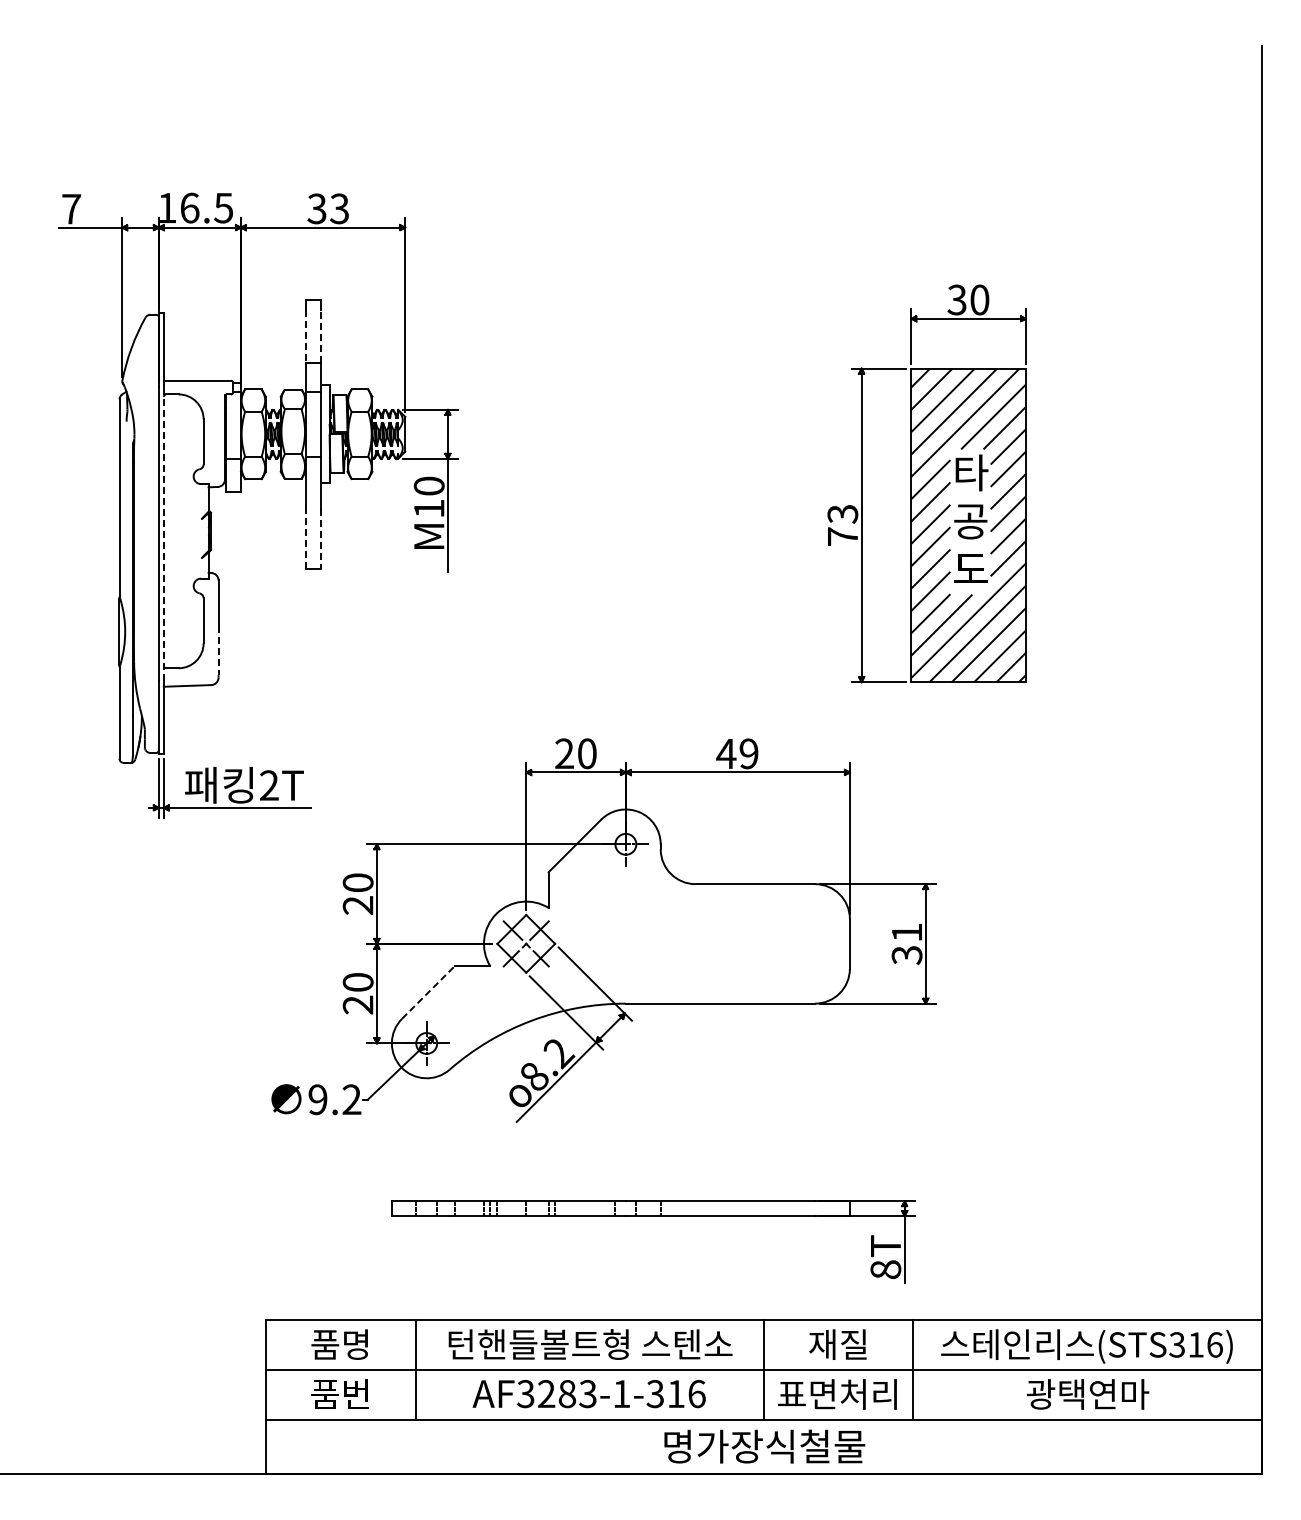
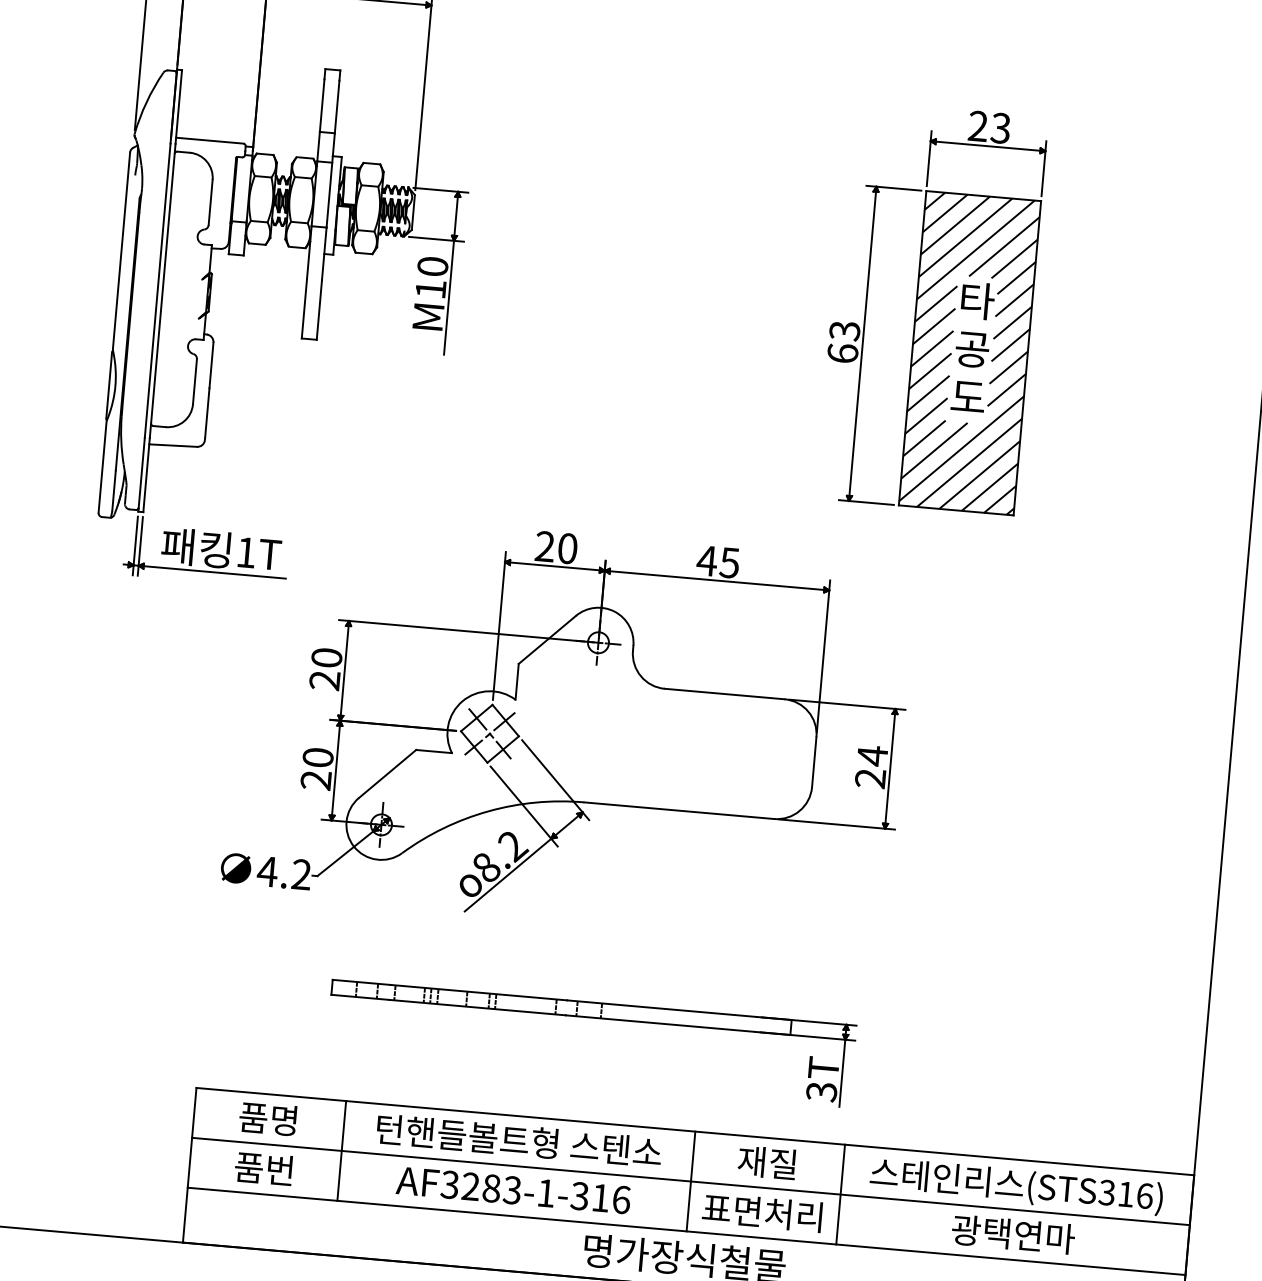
text: (968, 299) -> (989, 126), 30 -> 23
line: (320, 335) -> (337, 106), dashed -> solid
line: (305, 336) -> (321, 105), dashed -> solid
line: (163, 533) -> (162, 290), dashed -> solid
text: (842, 536) -> (842, 353), 73 -> 63
line: (305, 538) -> (304, 308), dashed -> solid
line: (320, 538) -> (319, 309), dashed -> solid
line: (218, 650) -> (207, 412), dashed -> solid
text: (748, 753) -> (729, 562), 49 -> 45
text: (269, 785) -> (246, 552), 2T -> 1T
text: (907, 943) -> (872, 766), 31 -> 24
line: (428, 992) -> (387, 773), dashed -> solid
text: (317, 1099) -> (267, 871), 9.2 -> 4.2
text: (885, 1269) -> (821, 1091), 8T -> 3T

